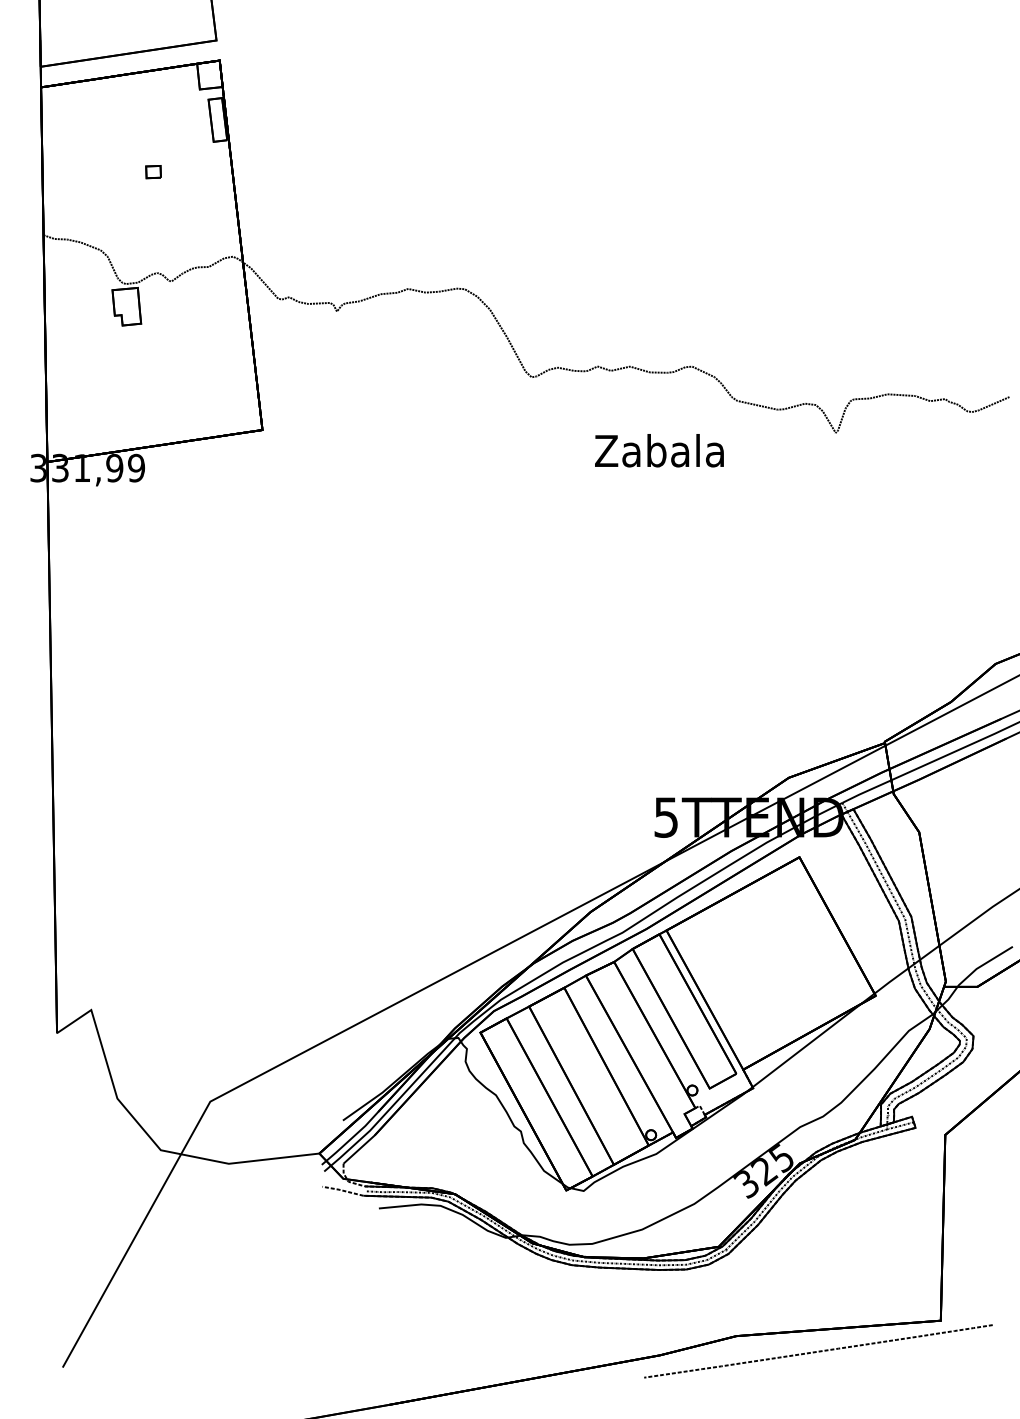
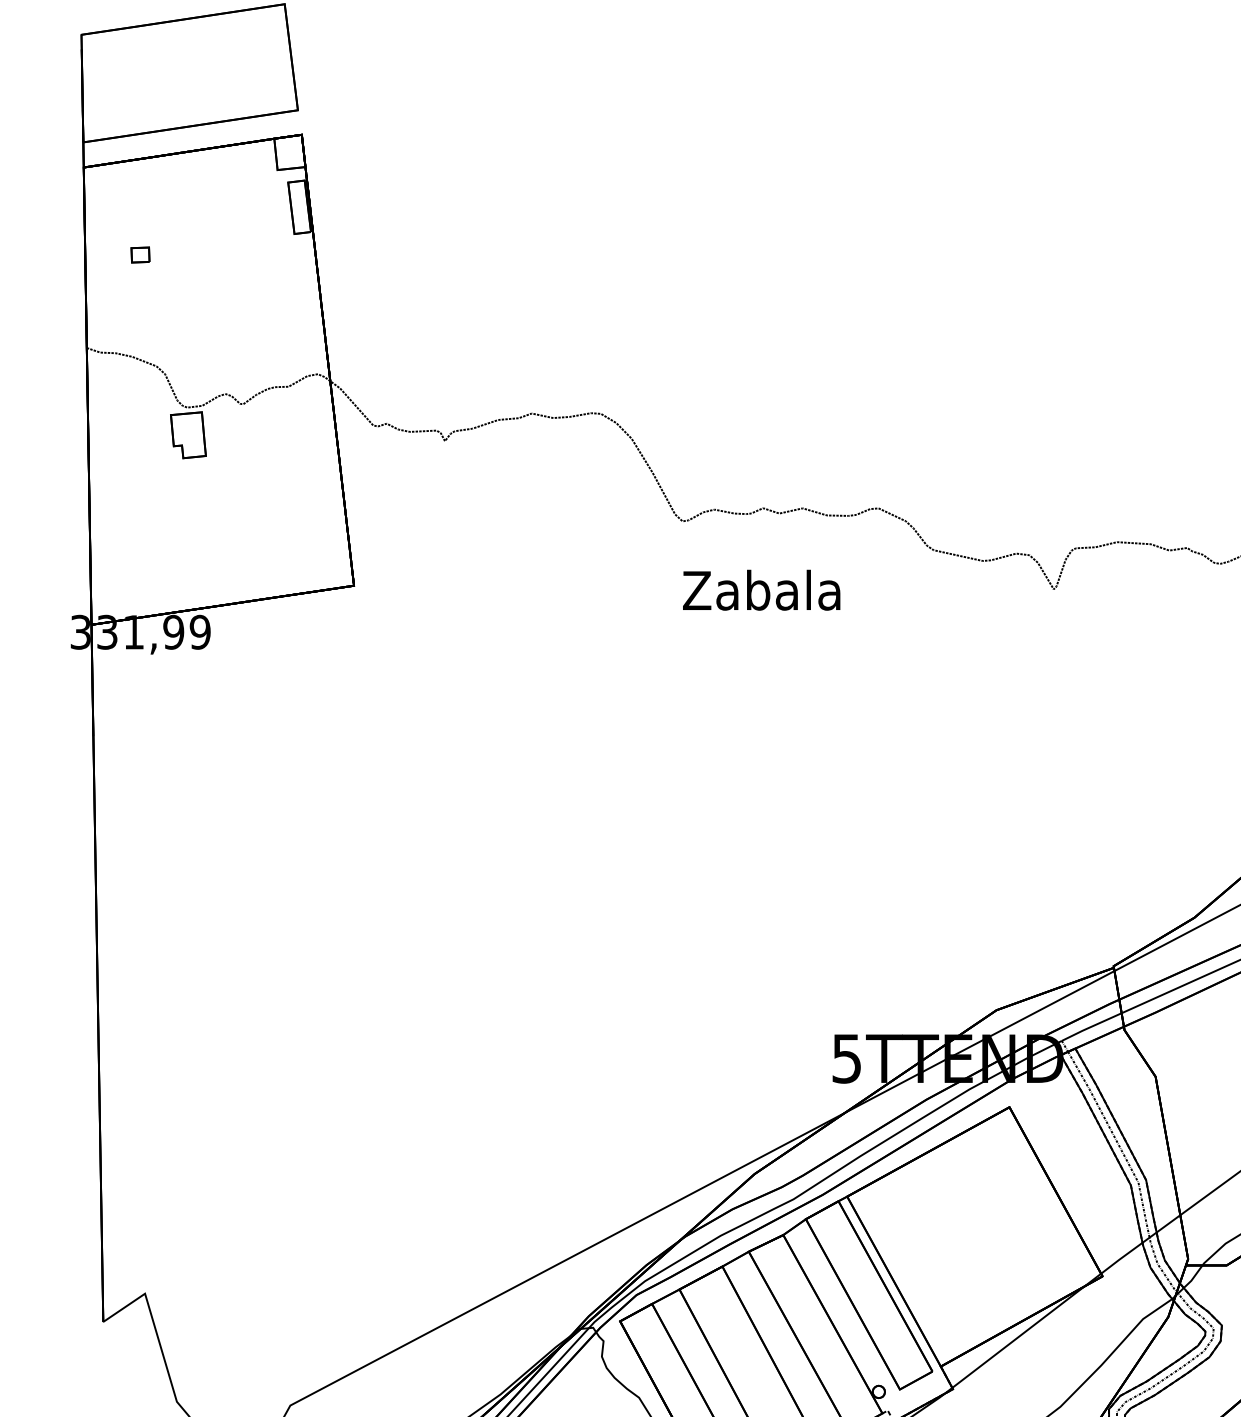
part: (153, 172) -> (140, 255), moved
text: (659, 450) -> (761, 589), moved

